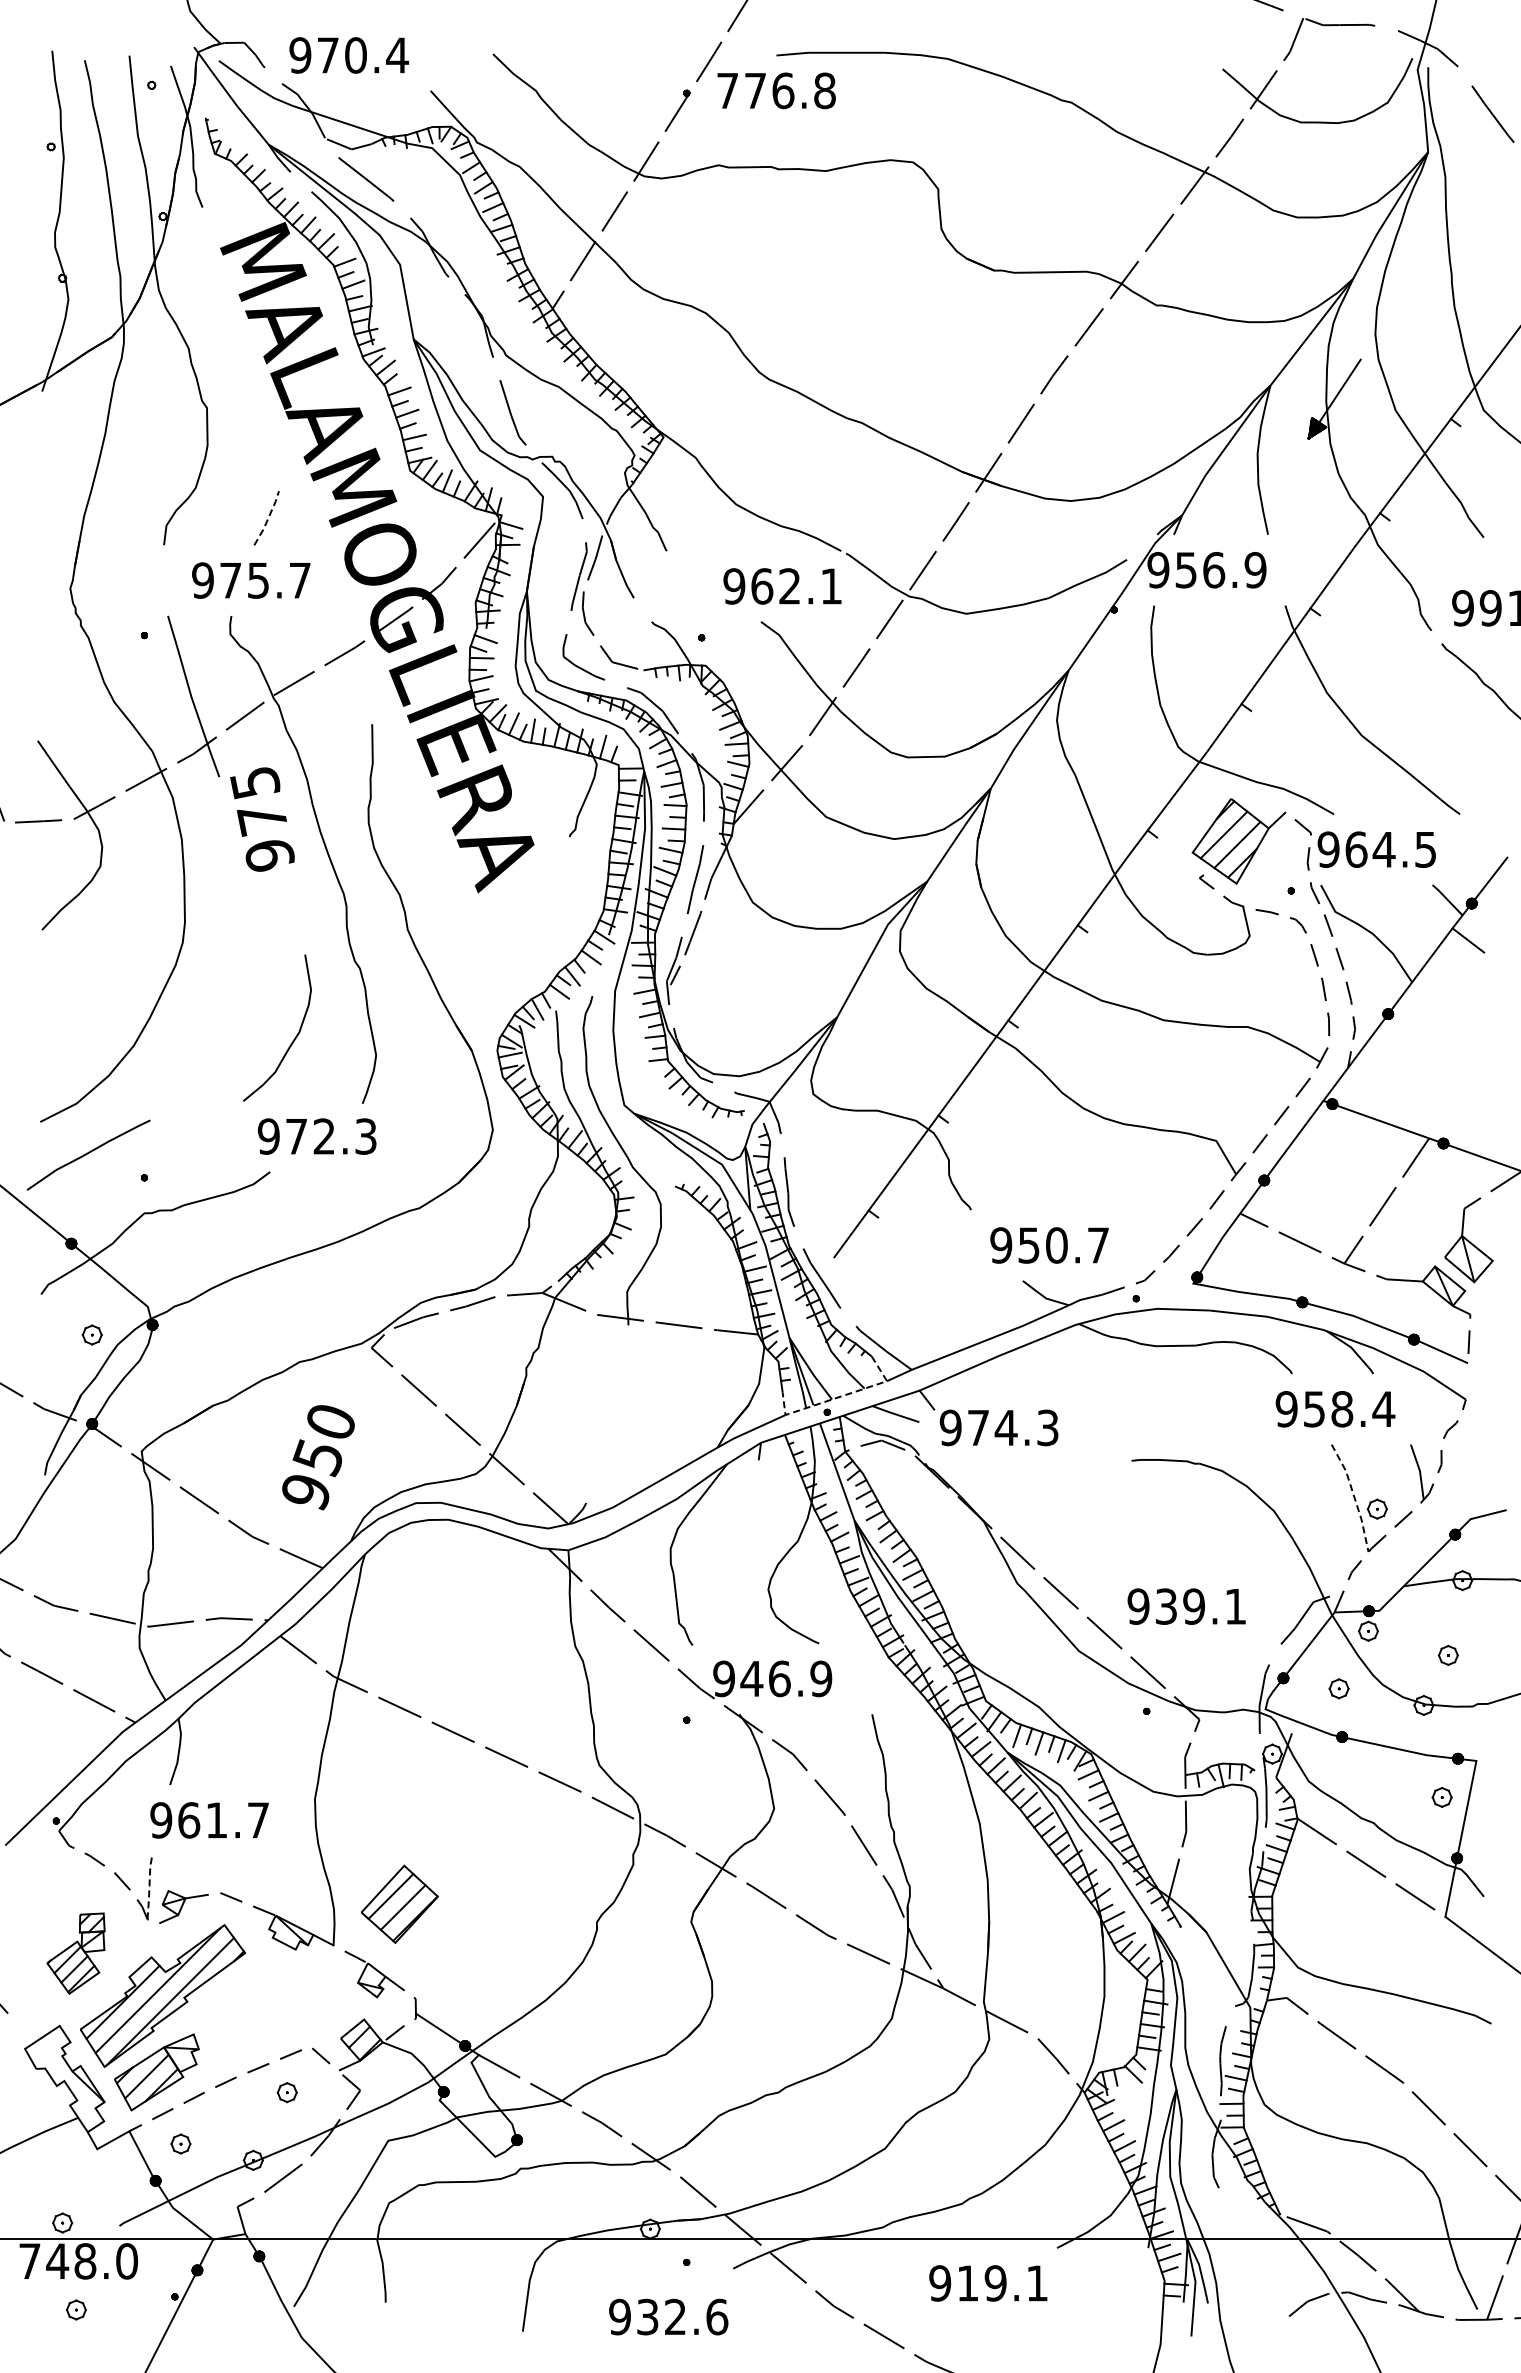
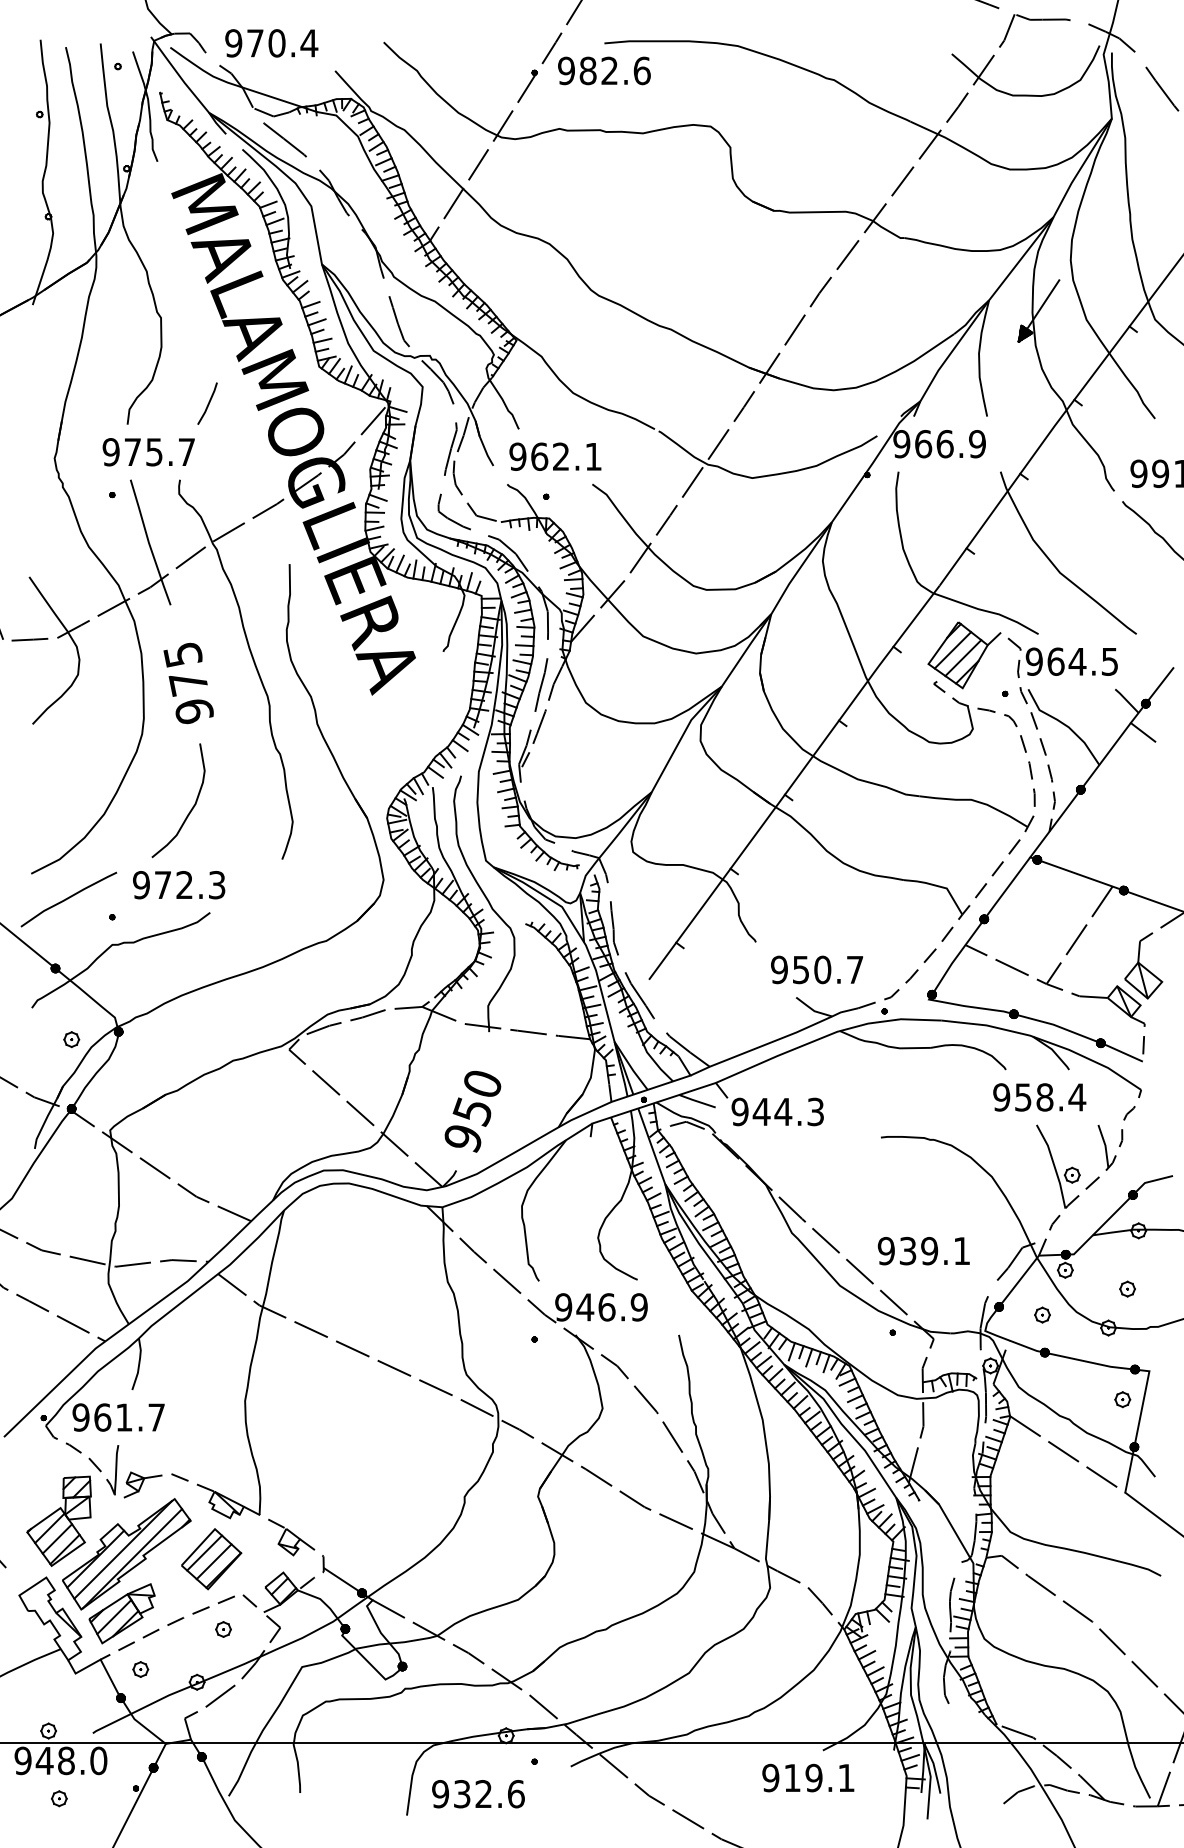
text: (776, 90) -> (604, 70), 776.8 -> 982.6
line: (268, 518) -> (208, 403), dashed -> solid
text: (1186, 570) -> (923, 444), 956.9 -> 966.9
text: (251, 580) -> (148, 452), moved
text: (782, 586) -> (555, 456), moved
text: (262, 819) -> (188, 683), moved
curve: (294, 1037) -> (191, 807), moved
text: (316, 1136) -> (178, 885), moved
line: (839, 1397) -> (653, 1088), dashed -> solid
text: (977, 1427) -> (760, 1111), 974.3 -> 944.3
text: (318, 1457) -> (472, 1111), moved
line: (1354, 1496) -> (1054, 1165), dashed -> solid
text: (209, 1820) -> (118, 1417), moved
line: (149, 1887) -> (116, 1469), dashed -> solid
part: (399, 1903) -> (211, 1558), moved
part: (75, 1953) -> (58, 1521), size x1.43
text: (29, 2261) -> (22, 1760), 748.0 -> 948.0
text: (988, 2283) -> (808, 1778), moved
text: (668, 2316) -> (478, 1793), moved

